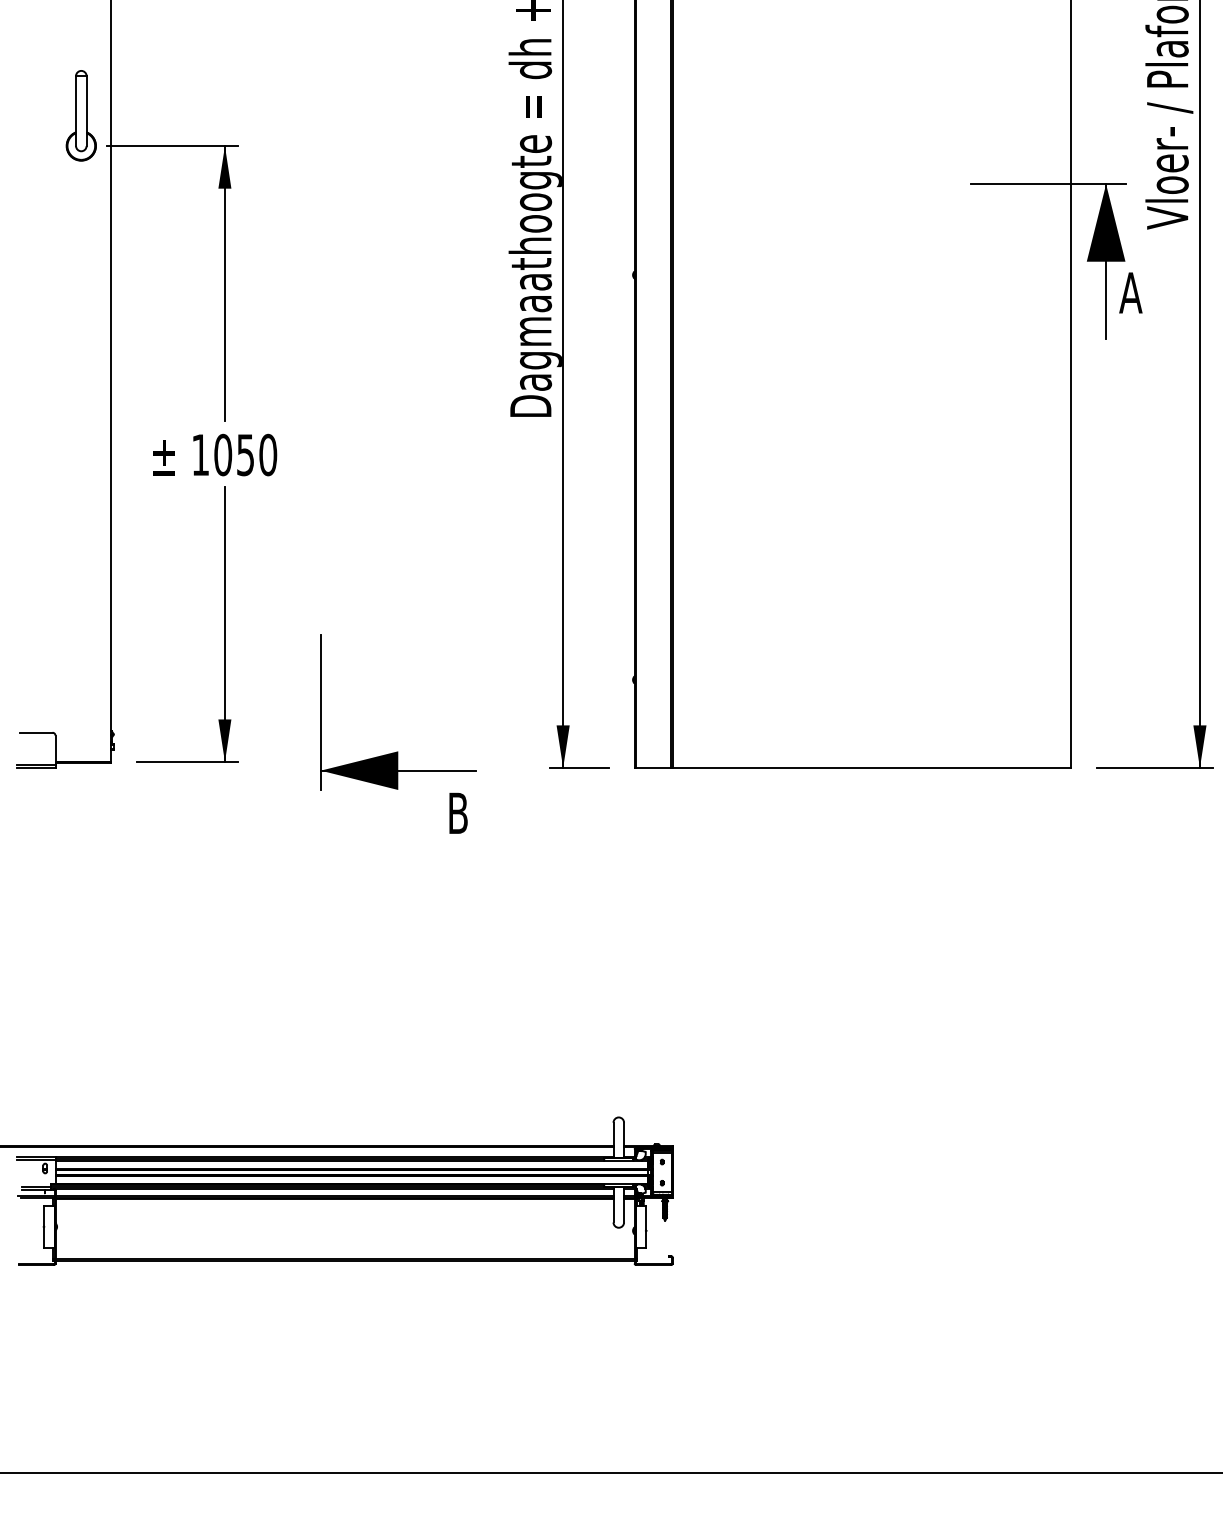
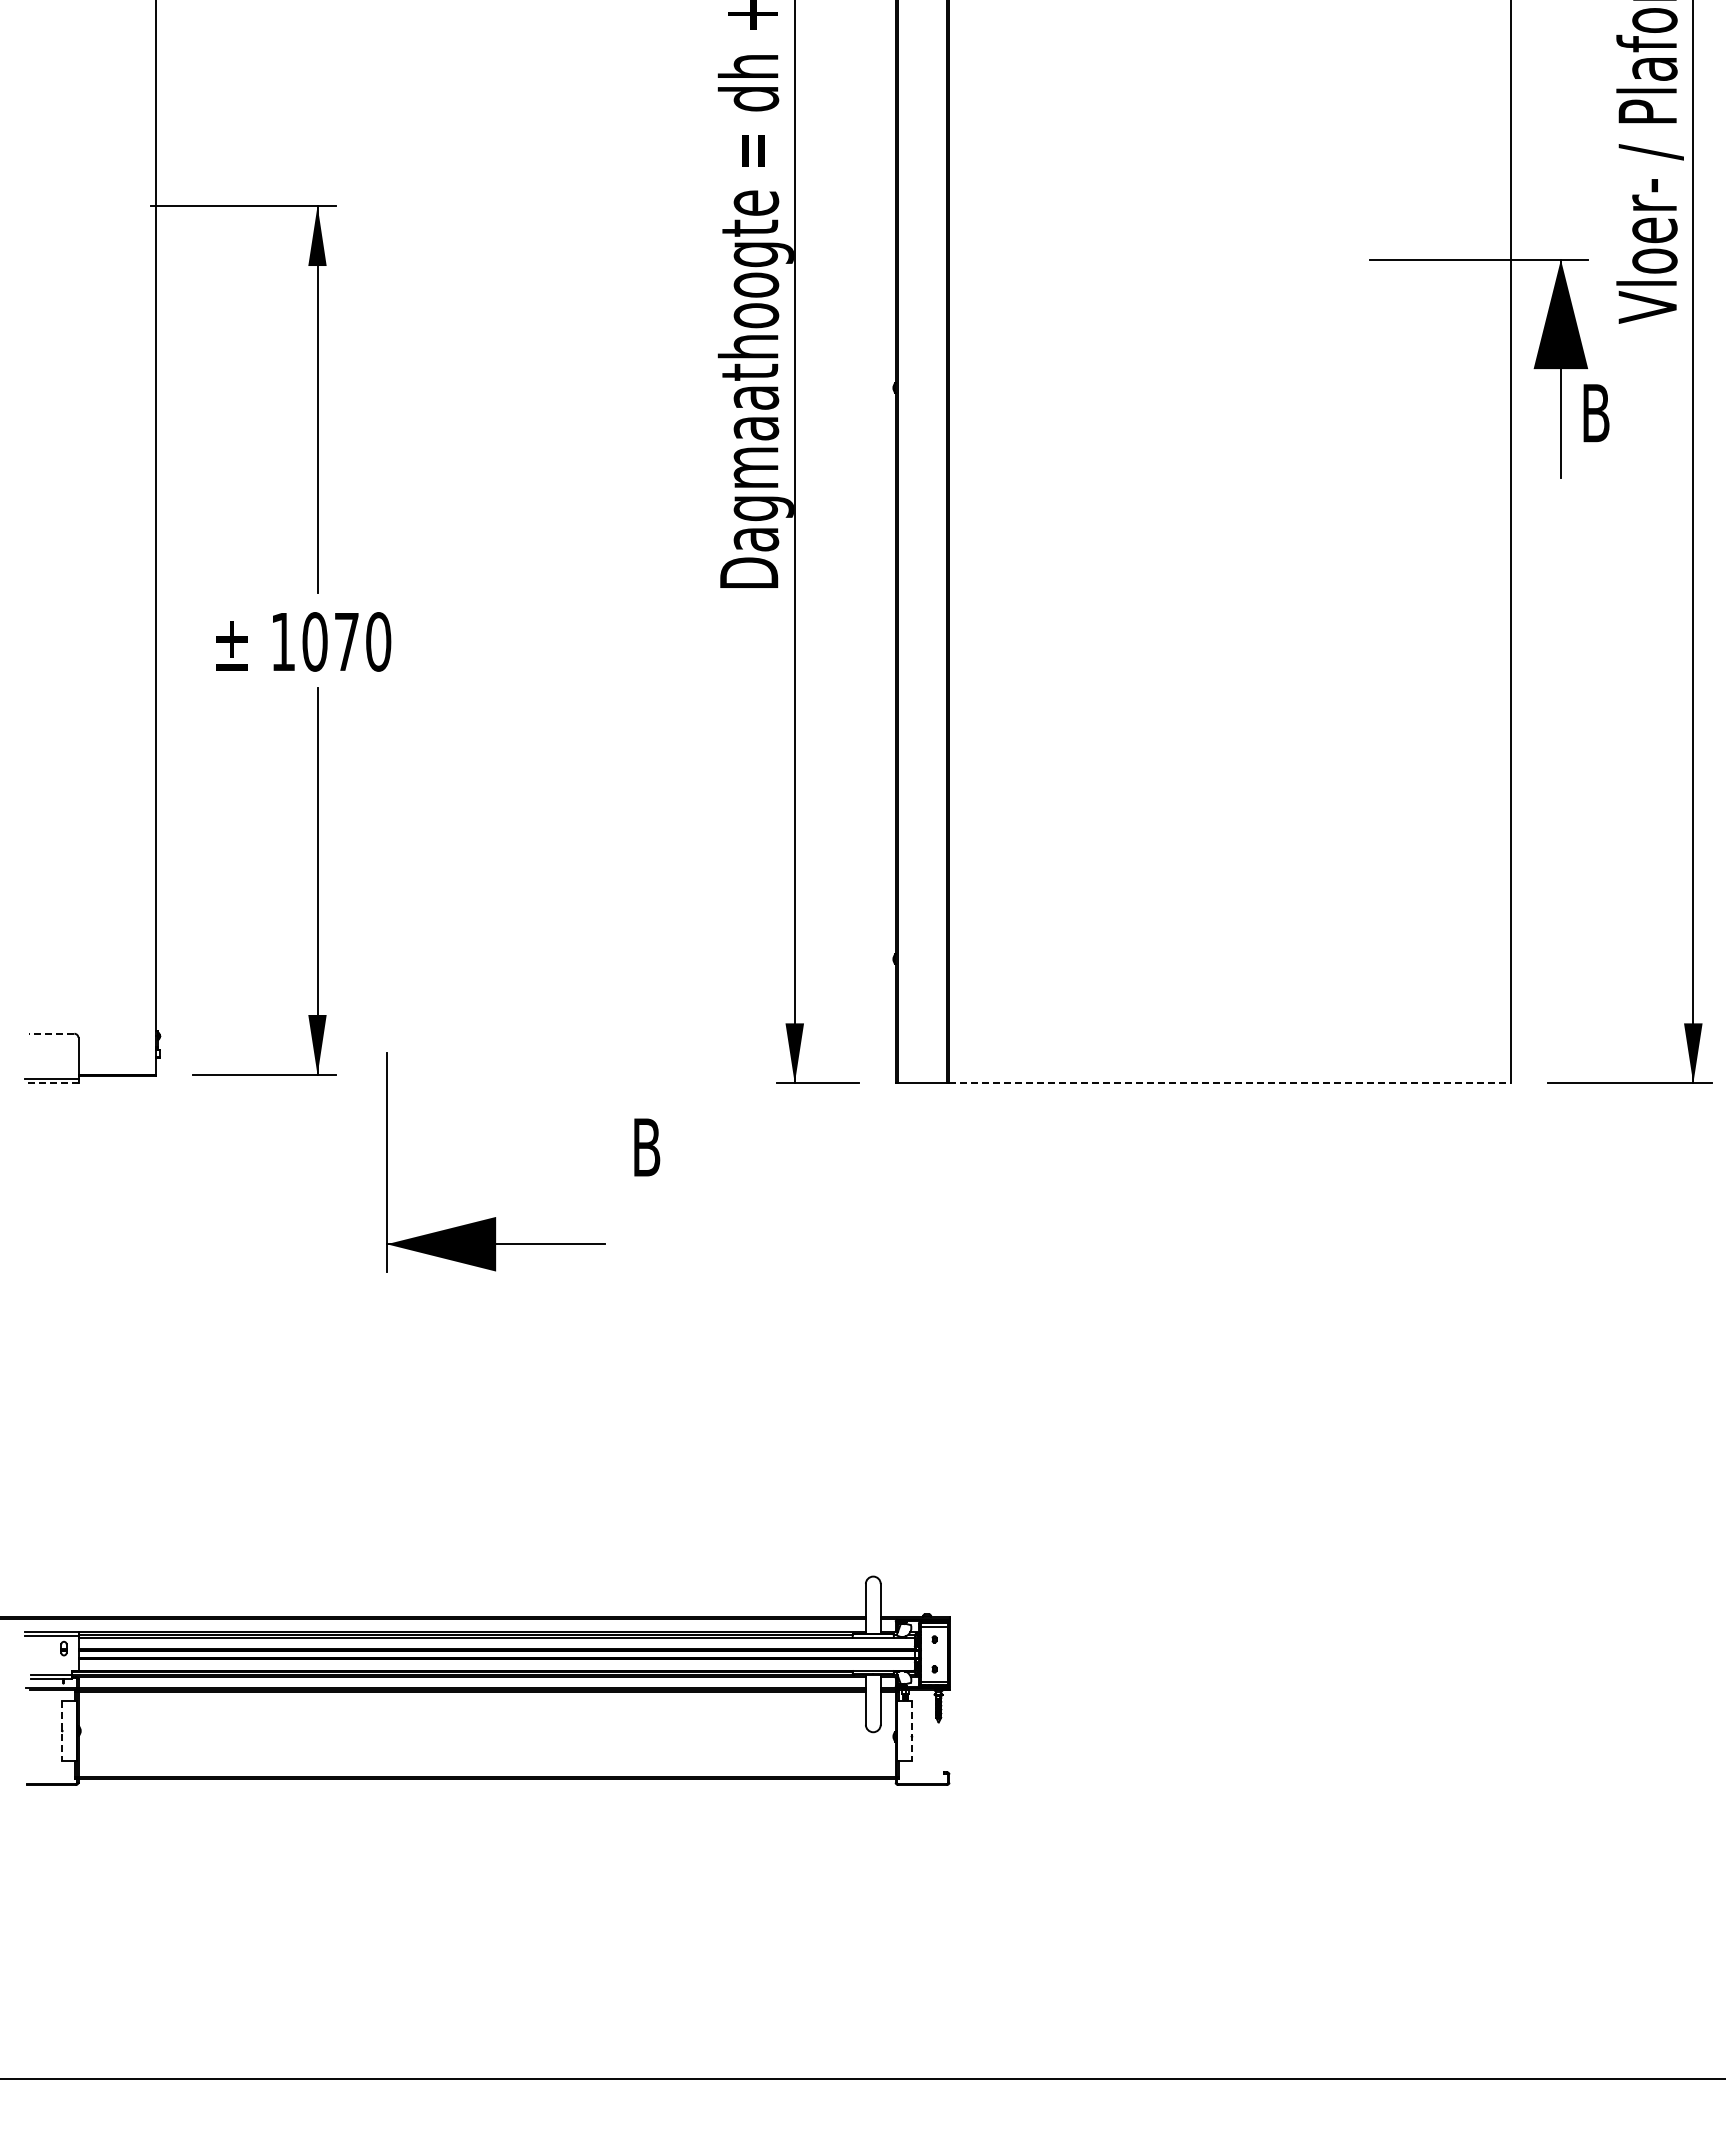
part: (81, 116) -> (114, 163), removed
text: (1130, 293) -> (1595, 413), A -> B
text: (245, 455) -> (346, 642), 1050 -> 1070
line: (36, 732) -> (51, 1033), solid -> dashed
part: (397, 751) -> (495, 1217), moved
line: (36, 768) -> (51, 1083), solid -> dashed
line: (871, 768) -> (1230, 1083), solid -> dashed
line: (44, 1227) -> (62, 1731), solid -> dashed
line: (645, 1227) -> (911, 1731), solid -> dashed

